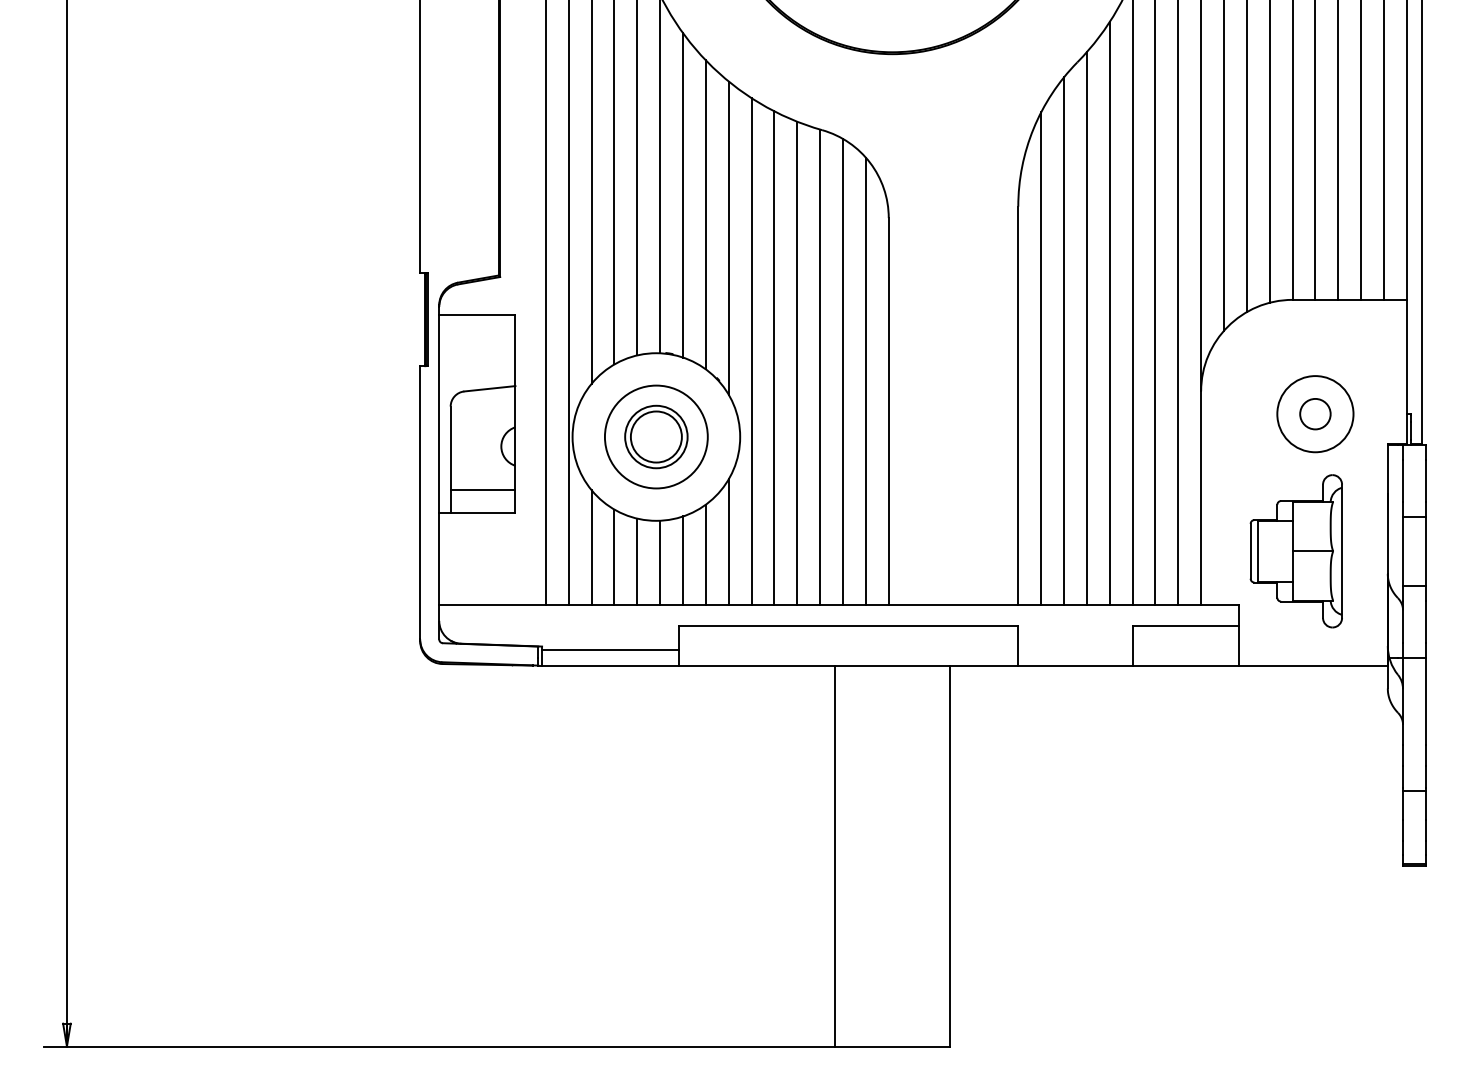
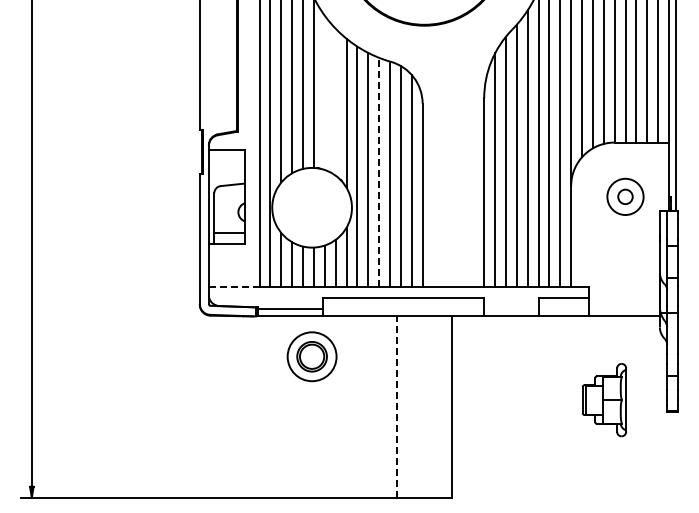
line: (682, 194) -> (324, 92), removed
line: (705, 213) -> (335, 101), removed
line: (798, 362) -> (379, 172), solid -> dashed
part: (655, 436) -> (311, 356), moved
part: (1294, 552) -> (603, 400), moved
line: (493, 604) -> (234, 287), solid -> dashed
line: (835, 857) -> (397, 407), solid -> dashed

